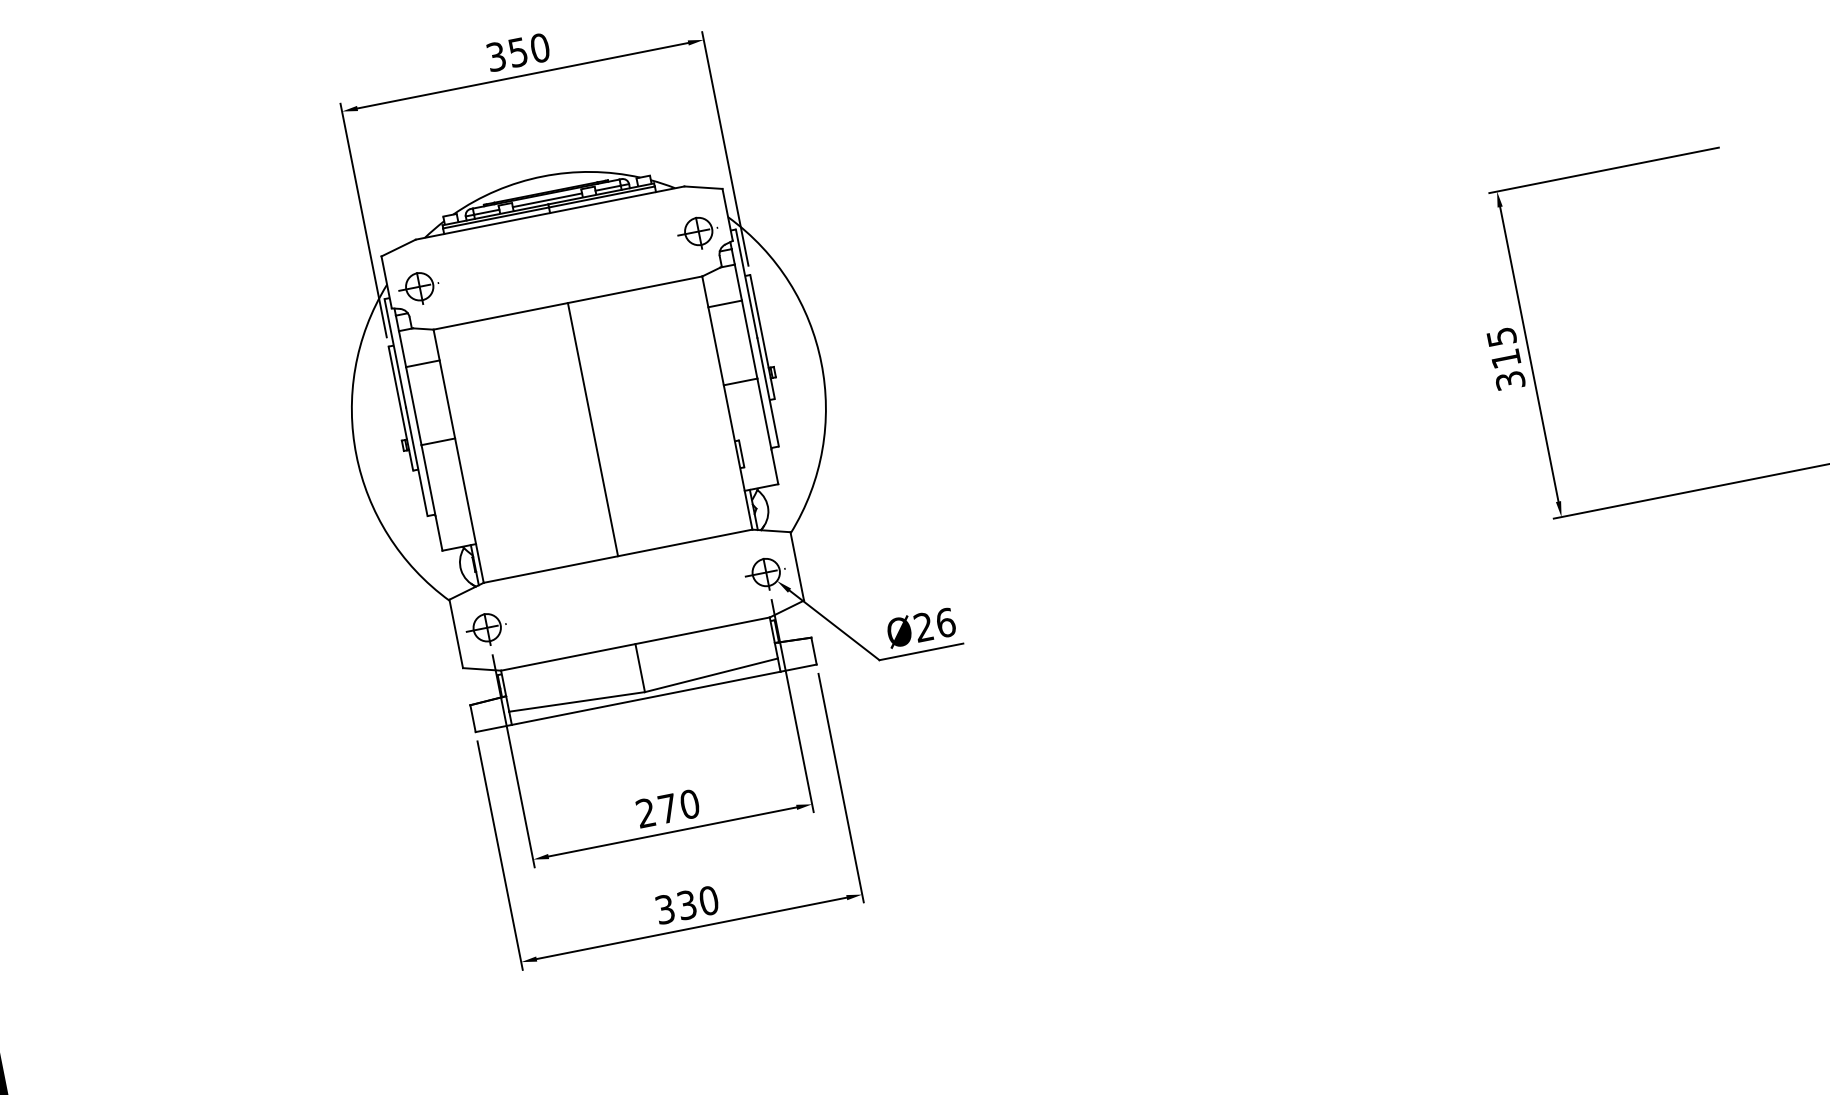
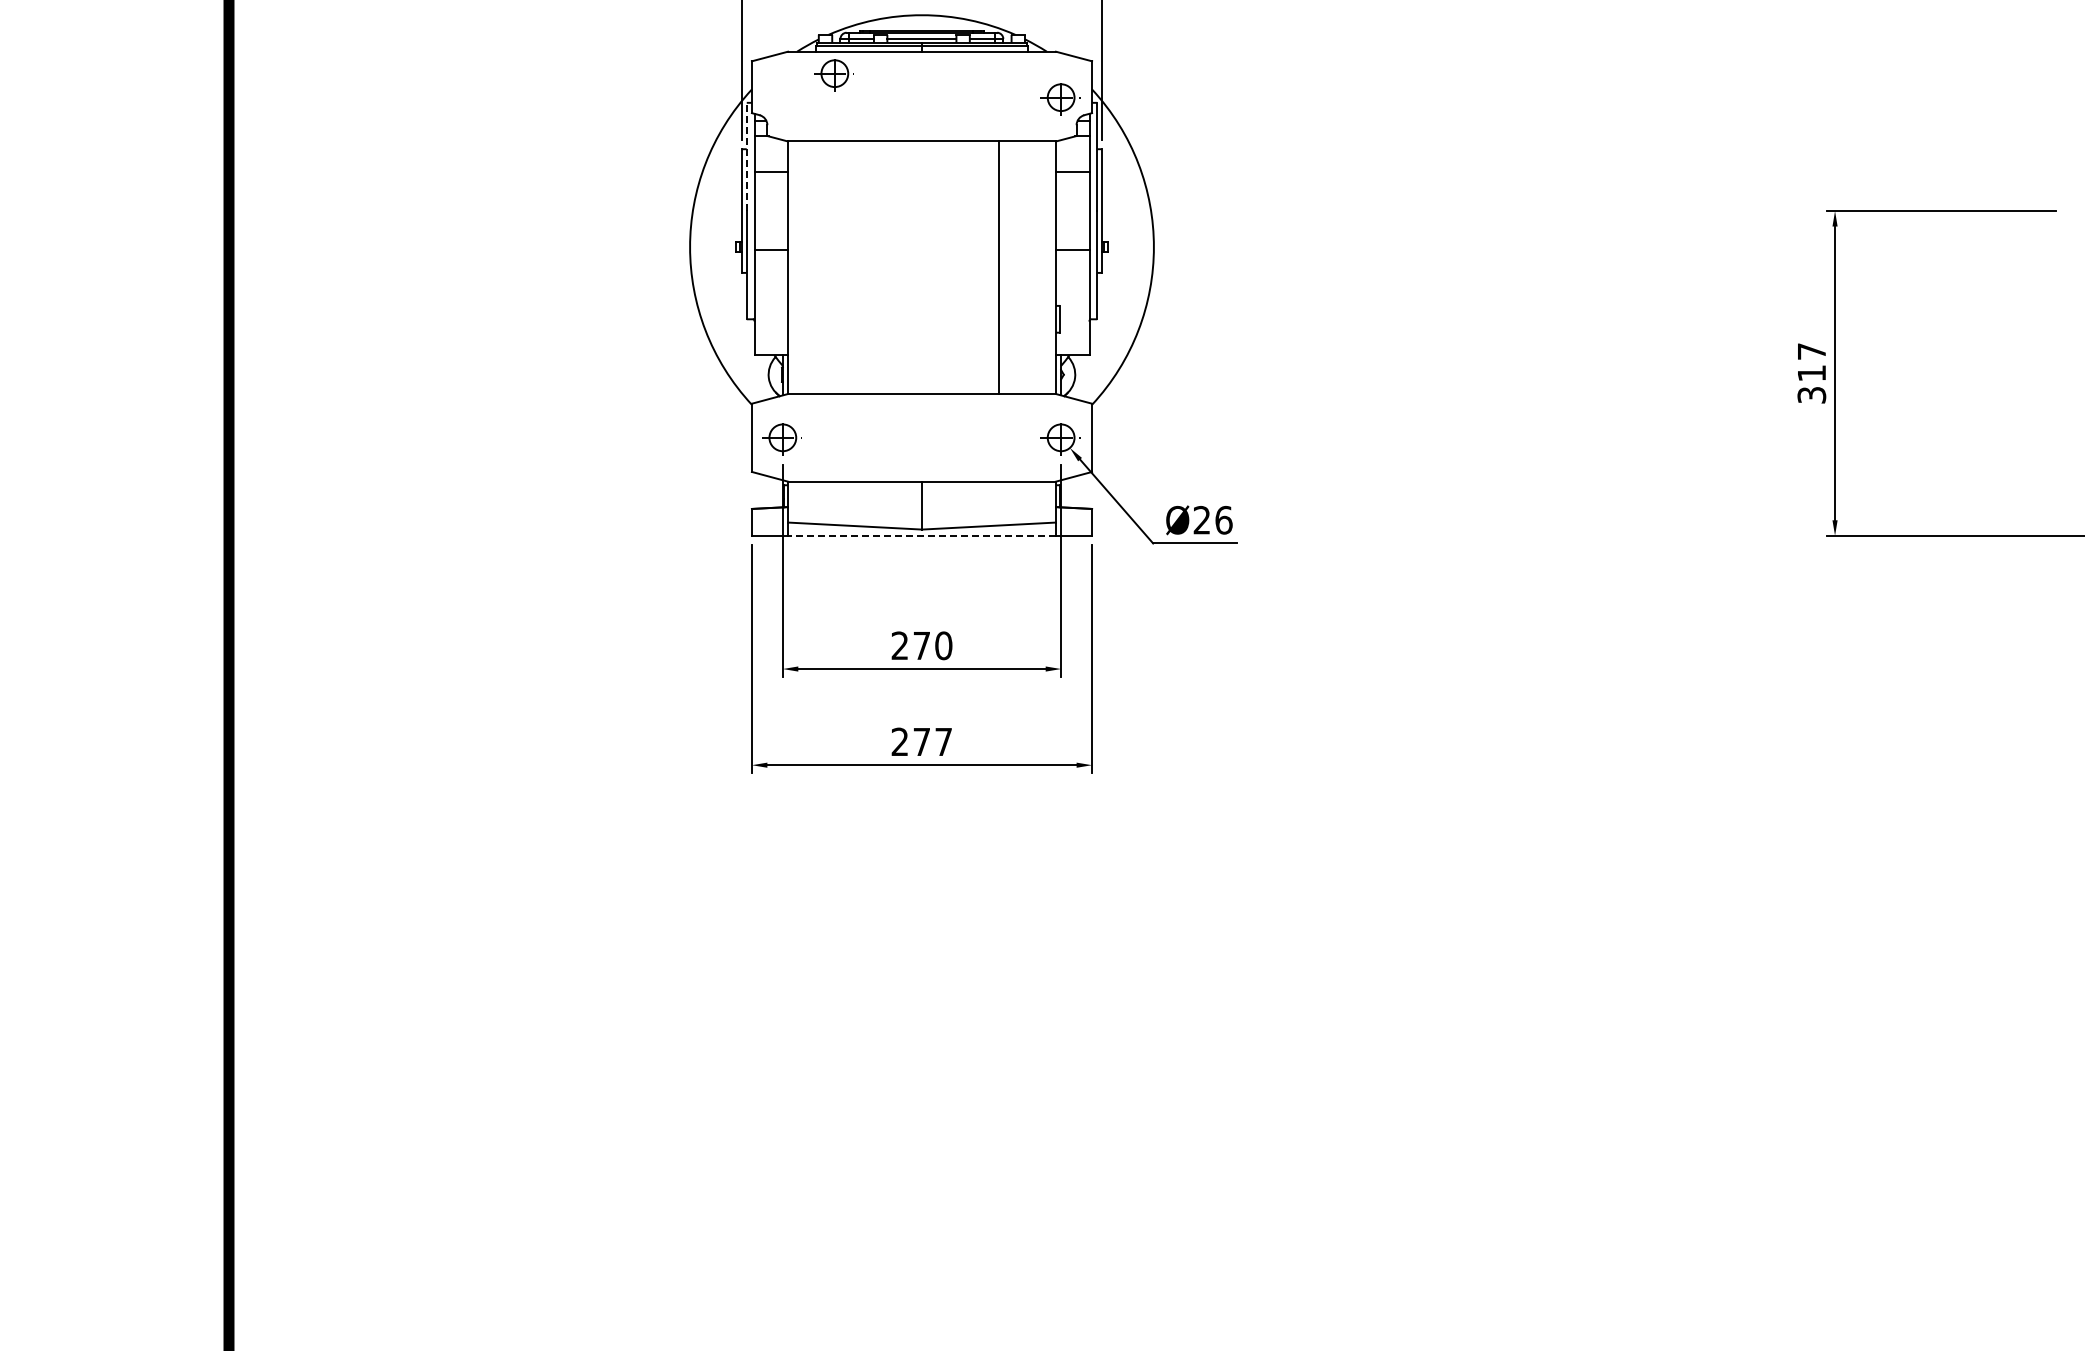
part: (418, 288) -> (833, 75), moved
text: (1502, 336) -> (1812, 351), 315 -> 317
line: (394, 352) -> (746, 156), solid -> dashed
line: (593, 429) -> (999, 267), moved
line: (646, 697) -> (922, 535), solid -> dashed
text: (686, 904) -> (921, 741), 330 -> 277

